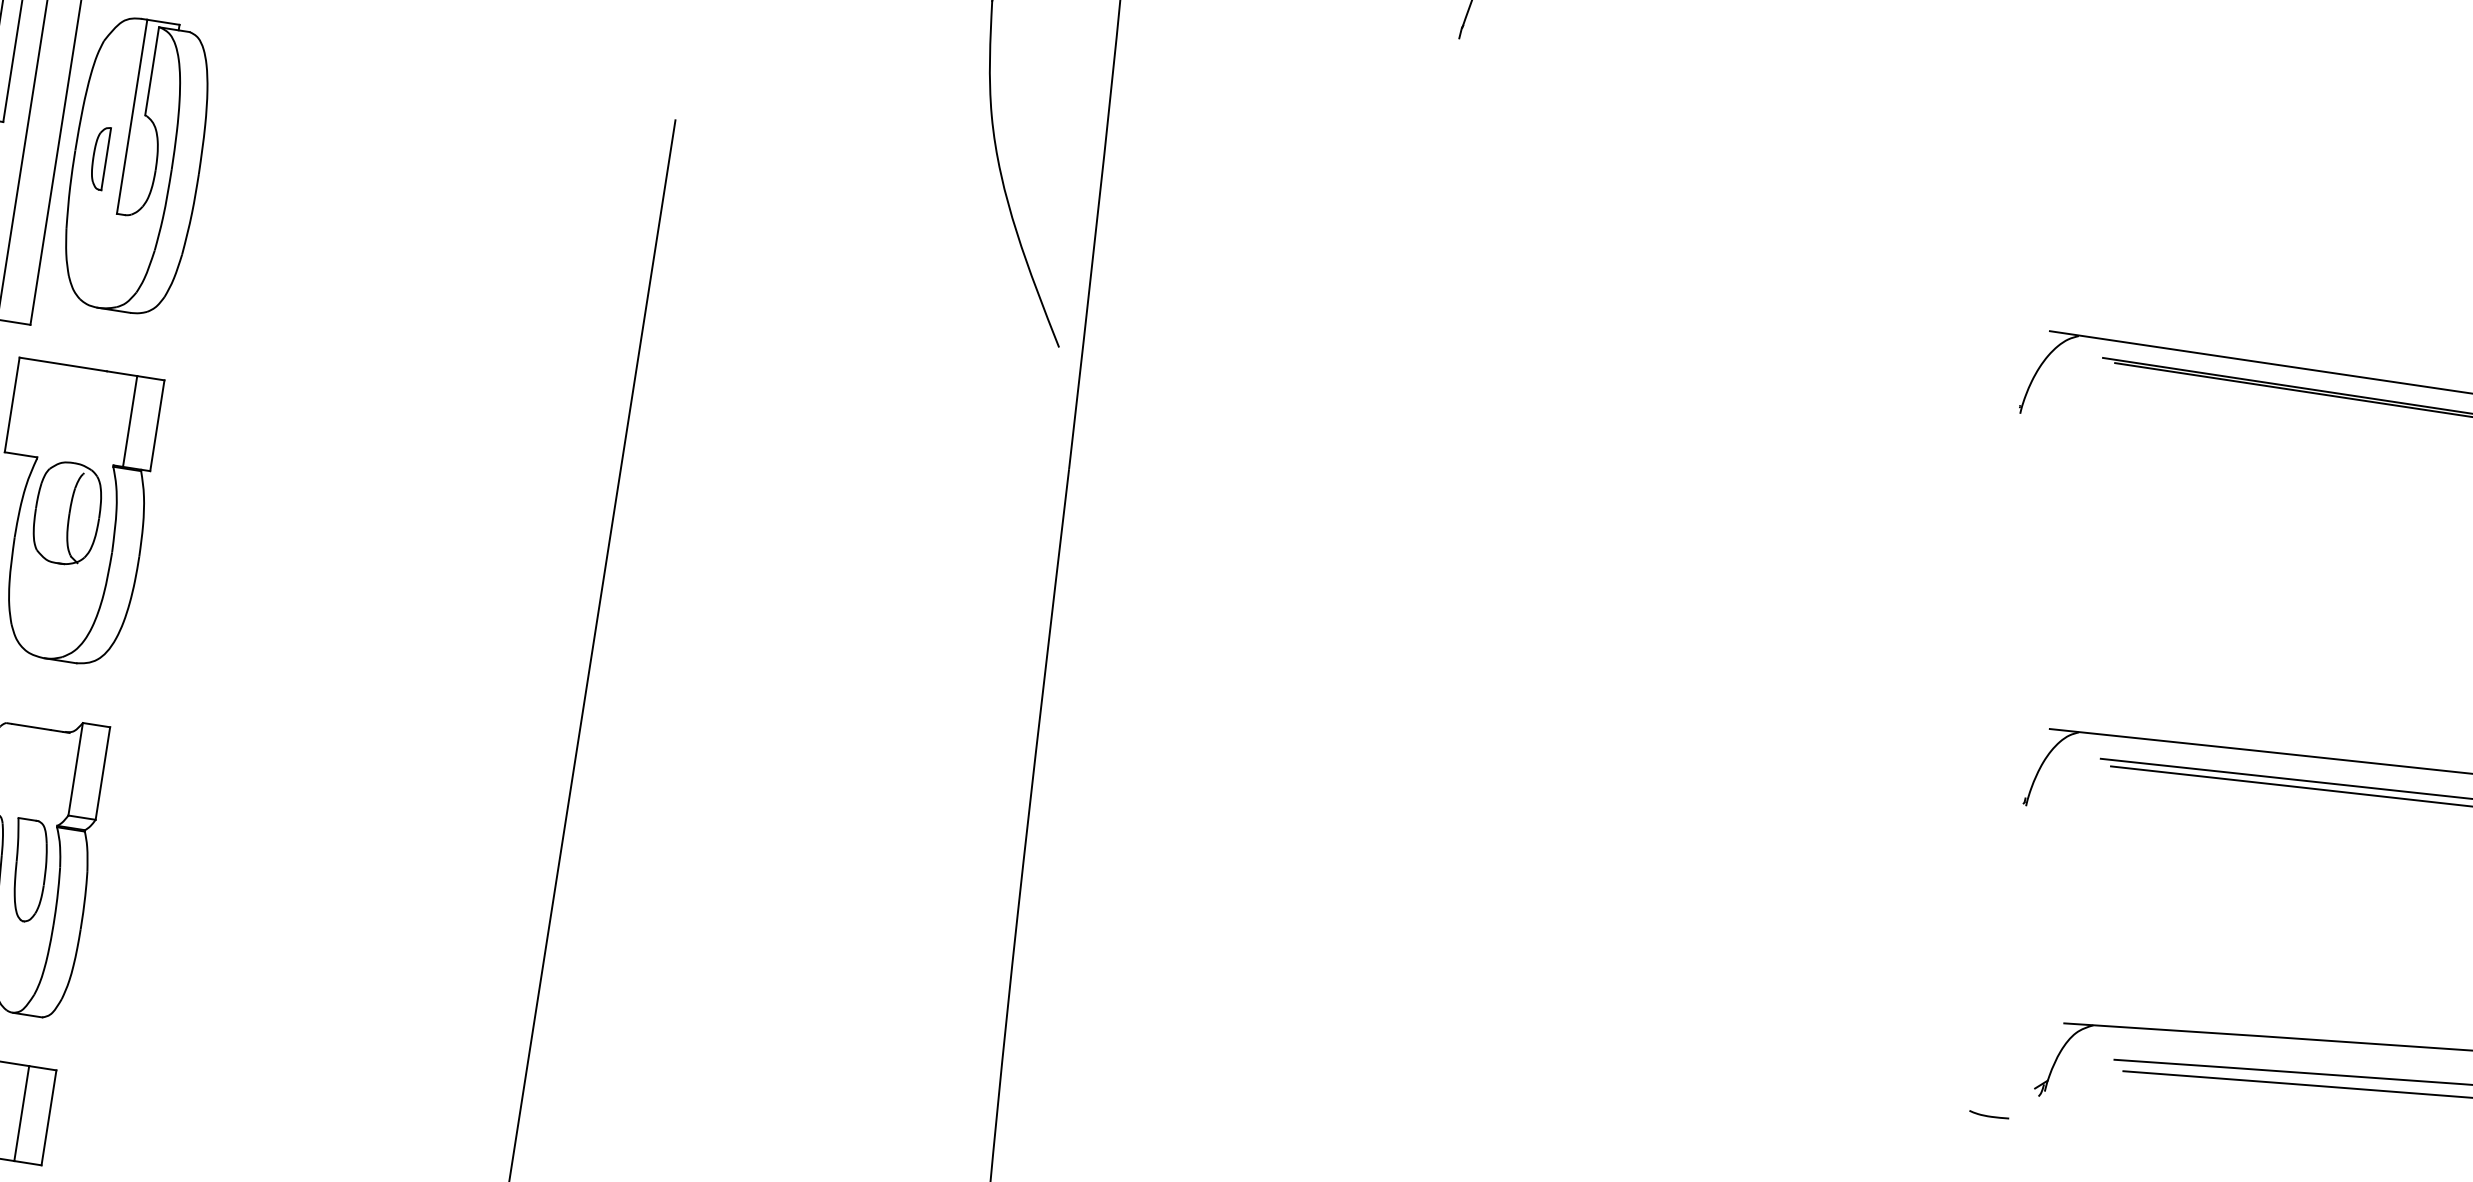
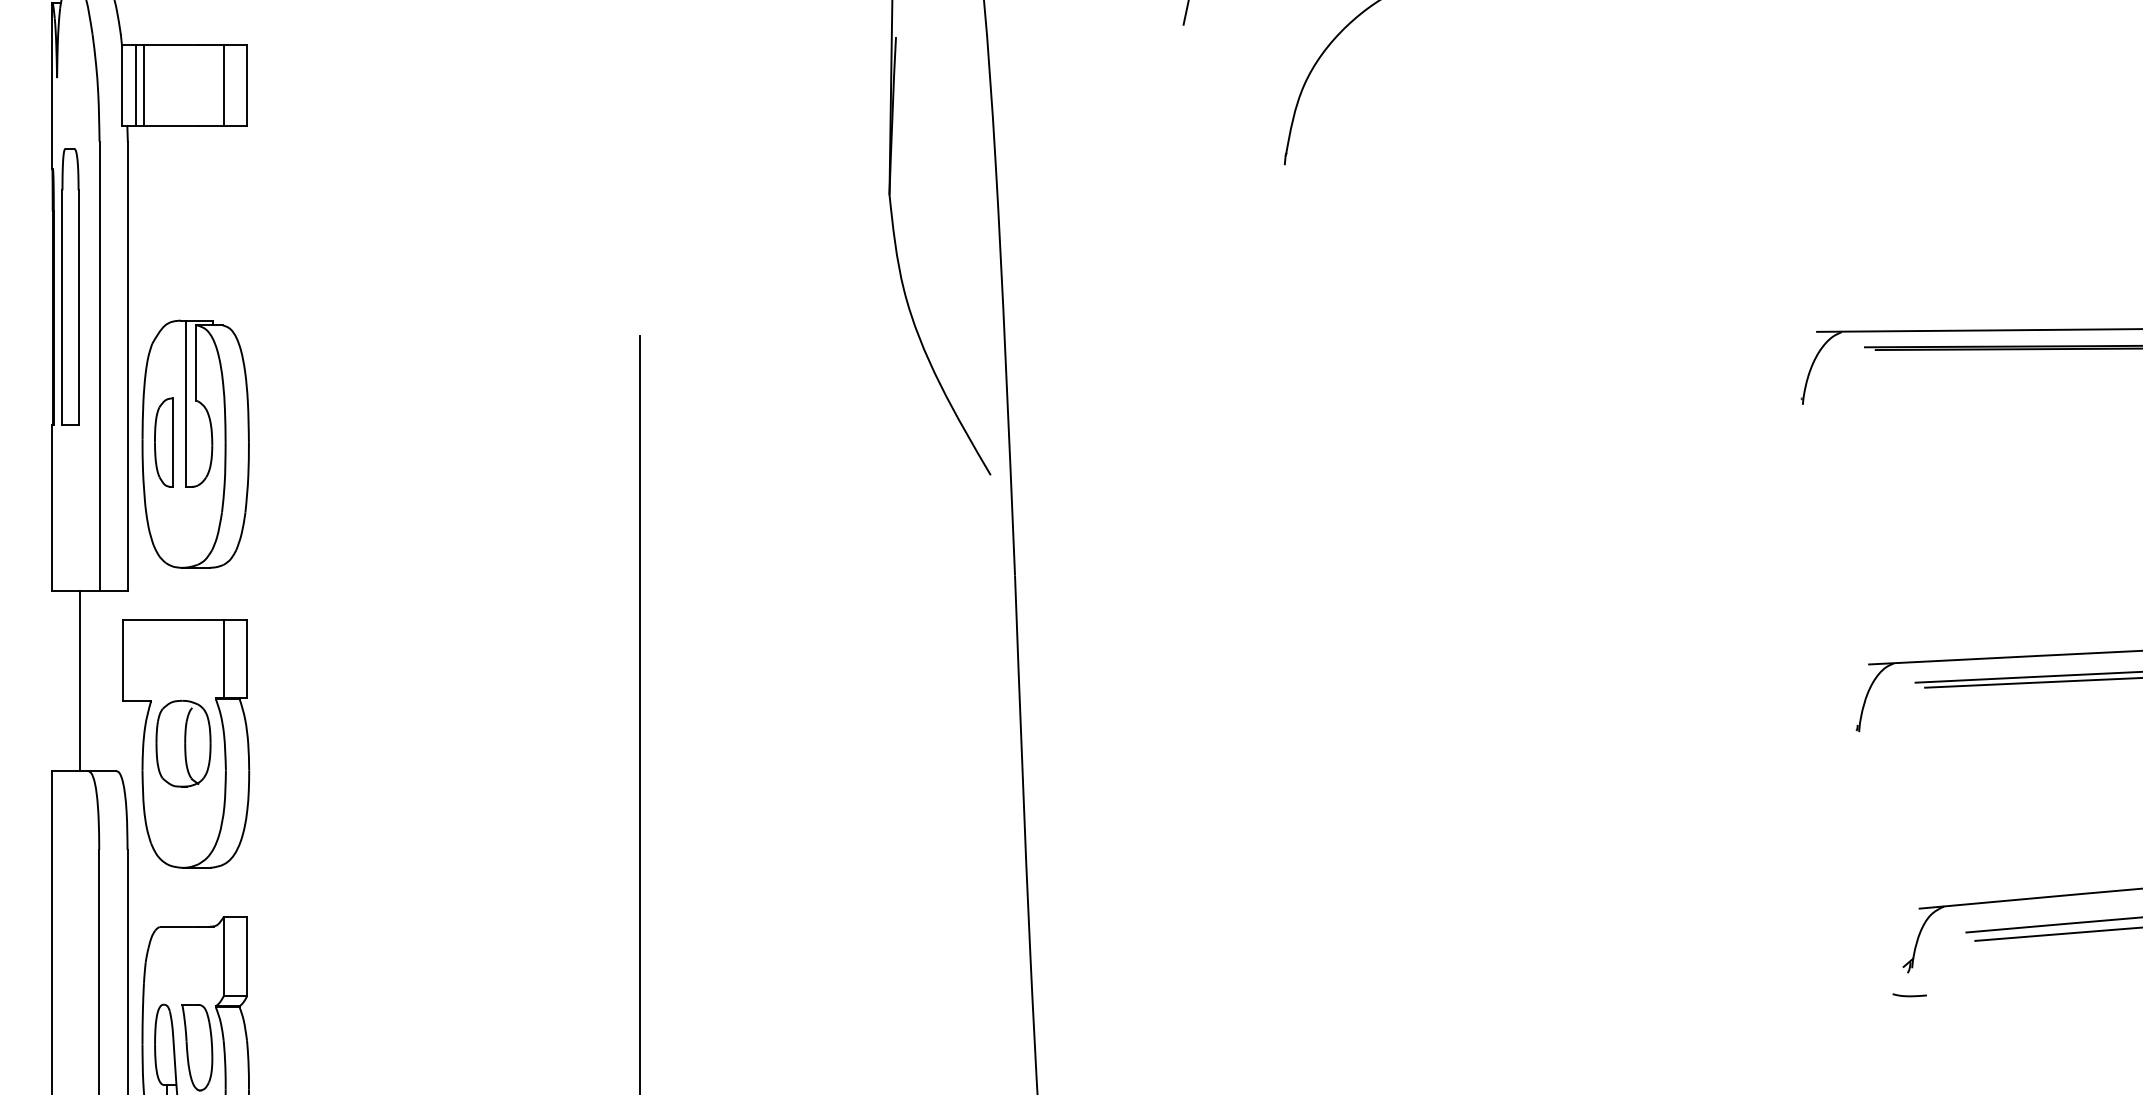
part: (99, 158) -> (163, 442), size x1.67
curve: (1988, 1115) -> (1909, 995), moved

